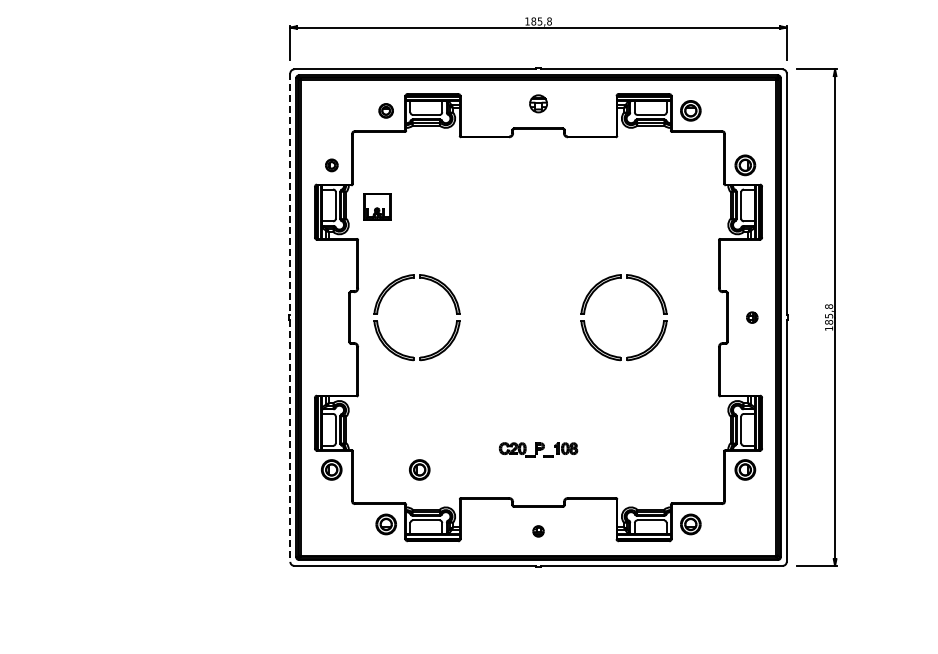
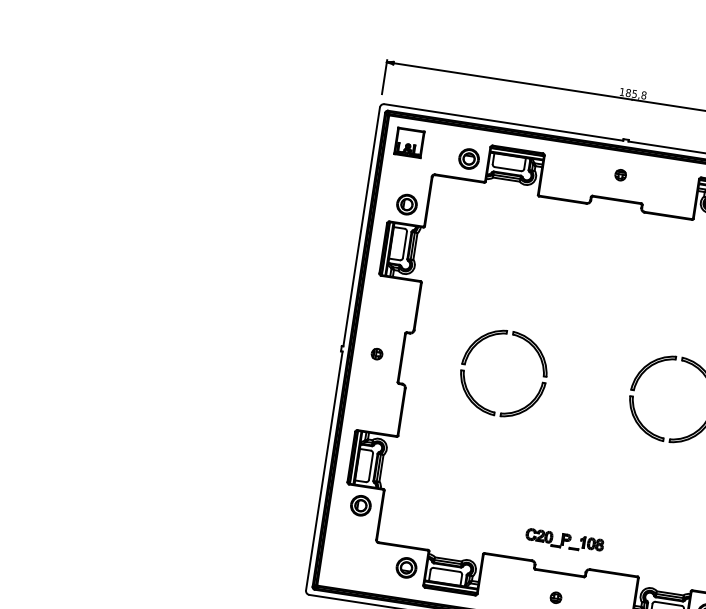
part: (538, 103) -> (620, 174), size x0.62
part: (385, 110) -> (468, 158), size x1.43
part: (331, 165) -> (406, 204), size x1.67
line: (290, 194) -> (361, 227), dashed -> solid
part: (377, 206) -> (409, 142), moved
part: (389, 290) -> (480, 342), moved
part: (324, 317) -> (376, 353), added
line: (290, 441) -> (324, 471), dashed -> solid
part: (538, 449) -> (564, 540), moved
part: (419, 469) -> (447, 518), removed

